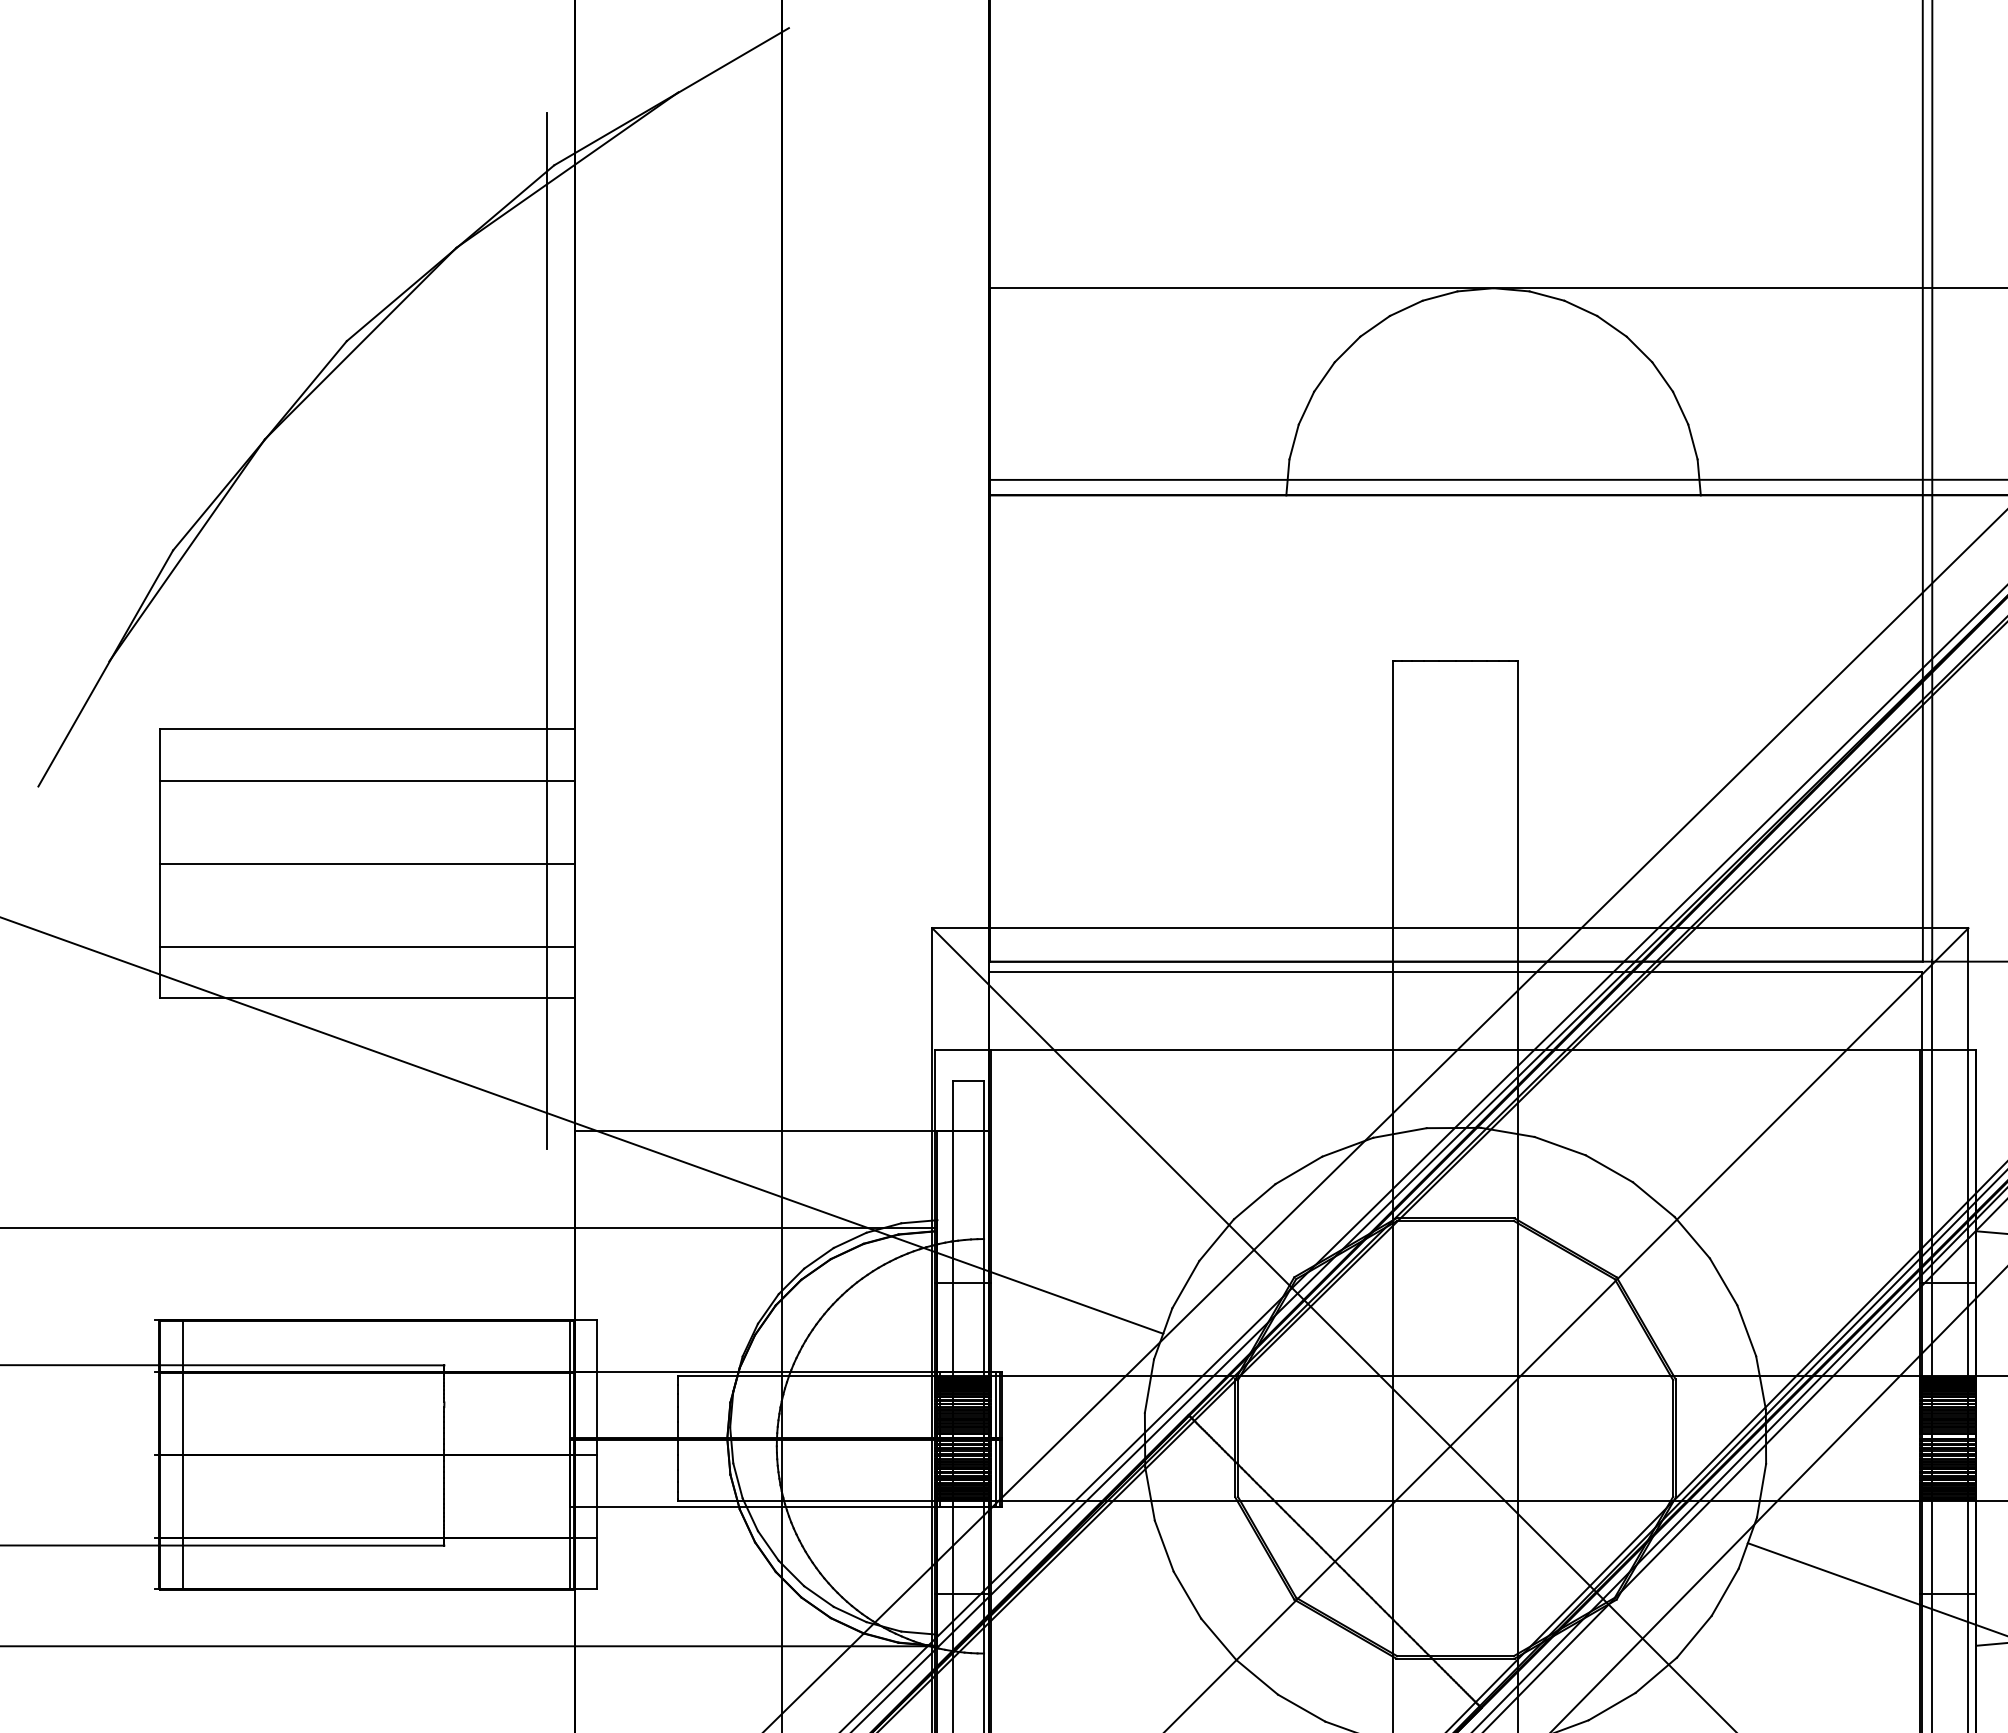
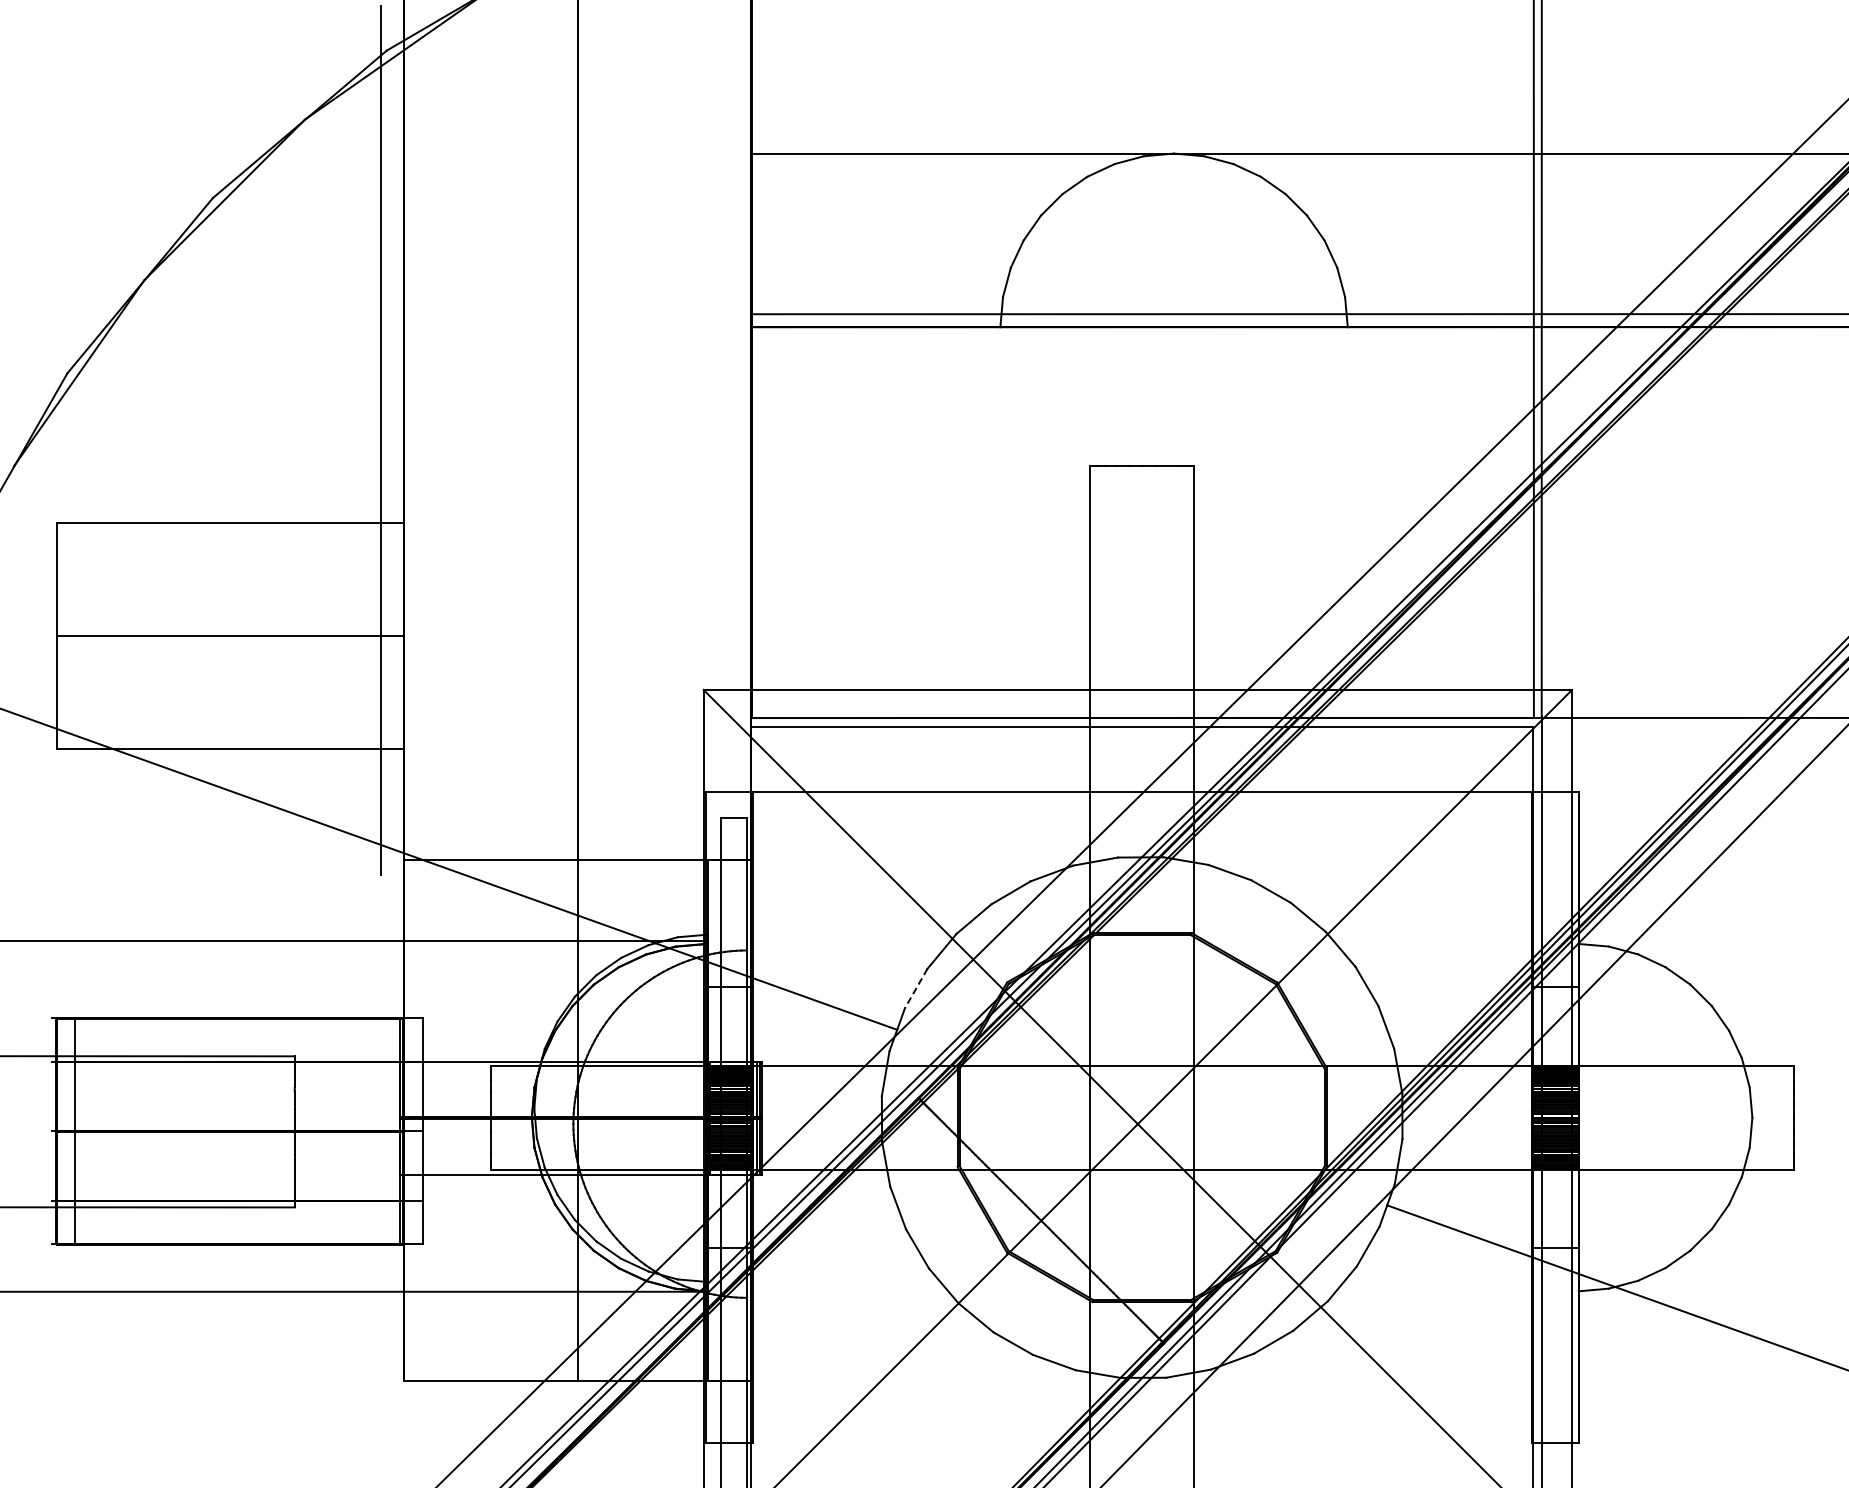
line: (367, 780) -> (230, 566), removed
line: (367, 946) -> (230, 705), removed
line: (1186, 1284) -> (916, 988), solid -> dashed

